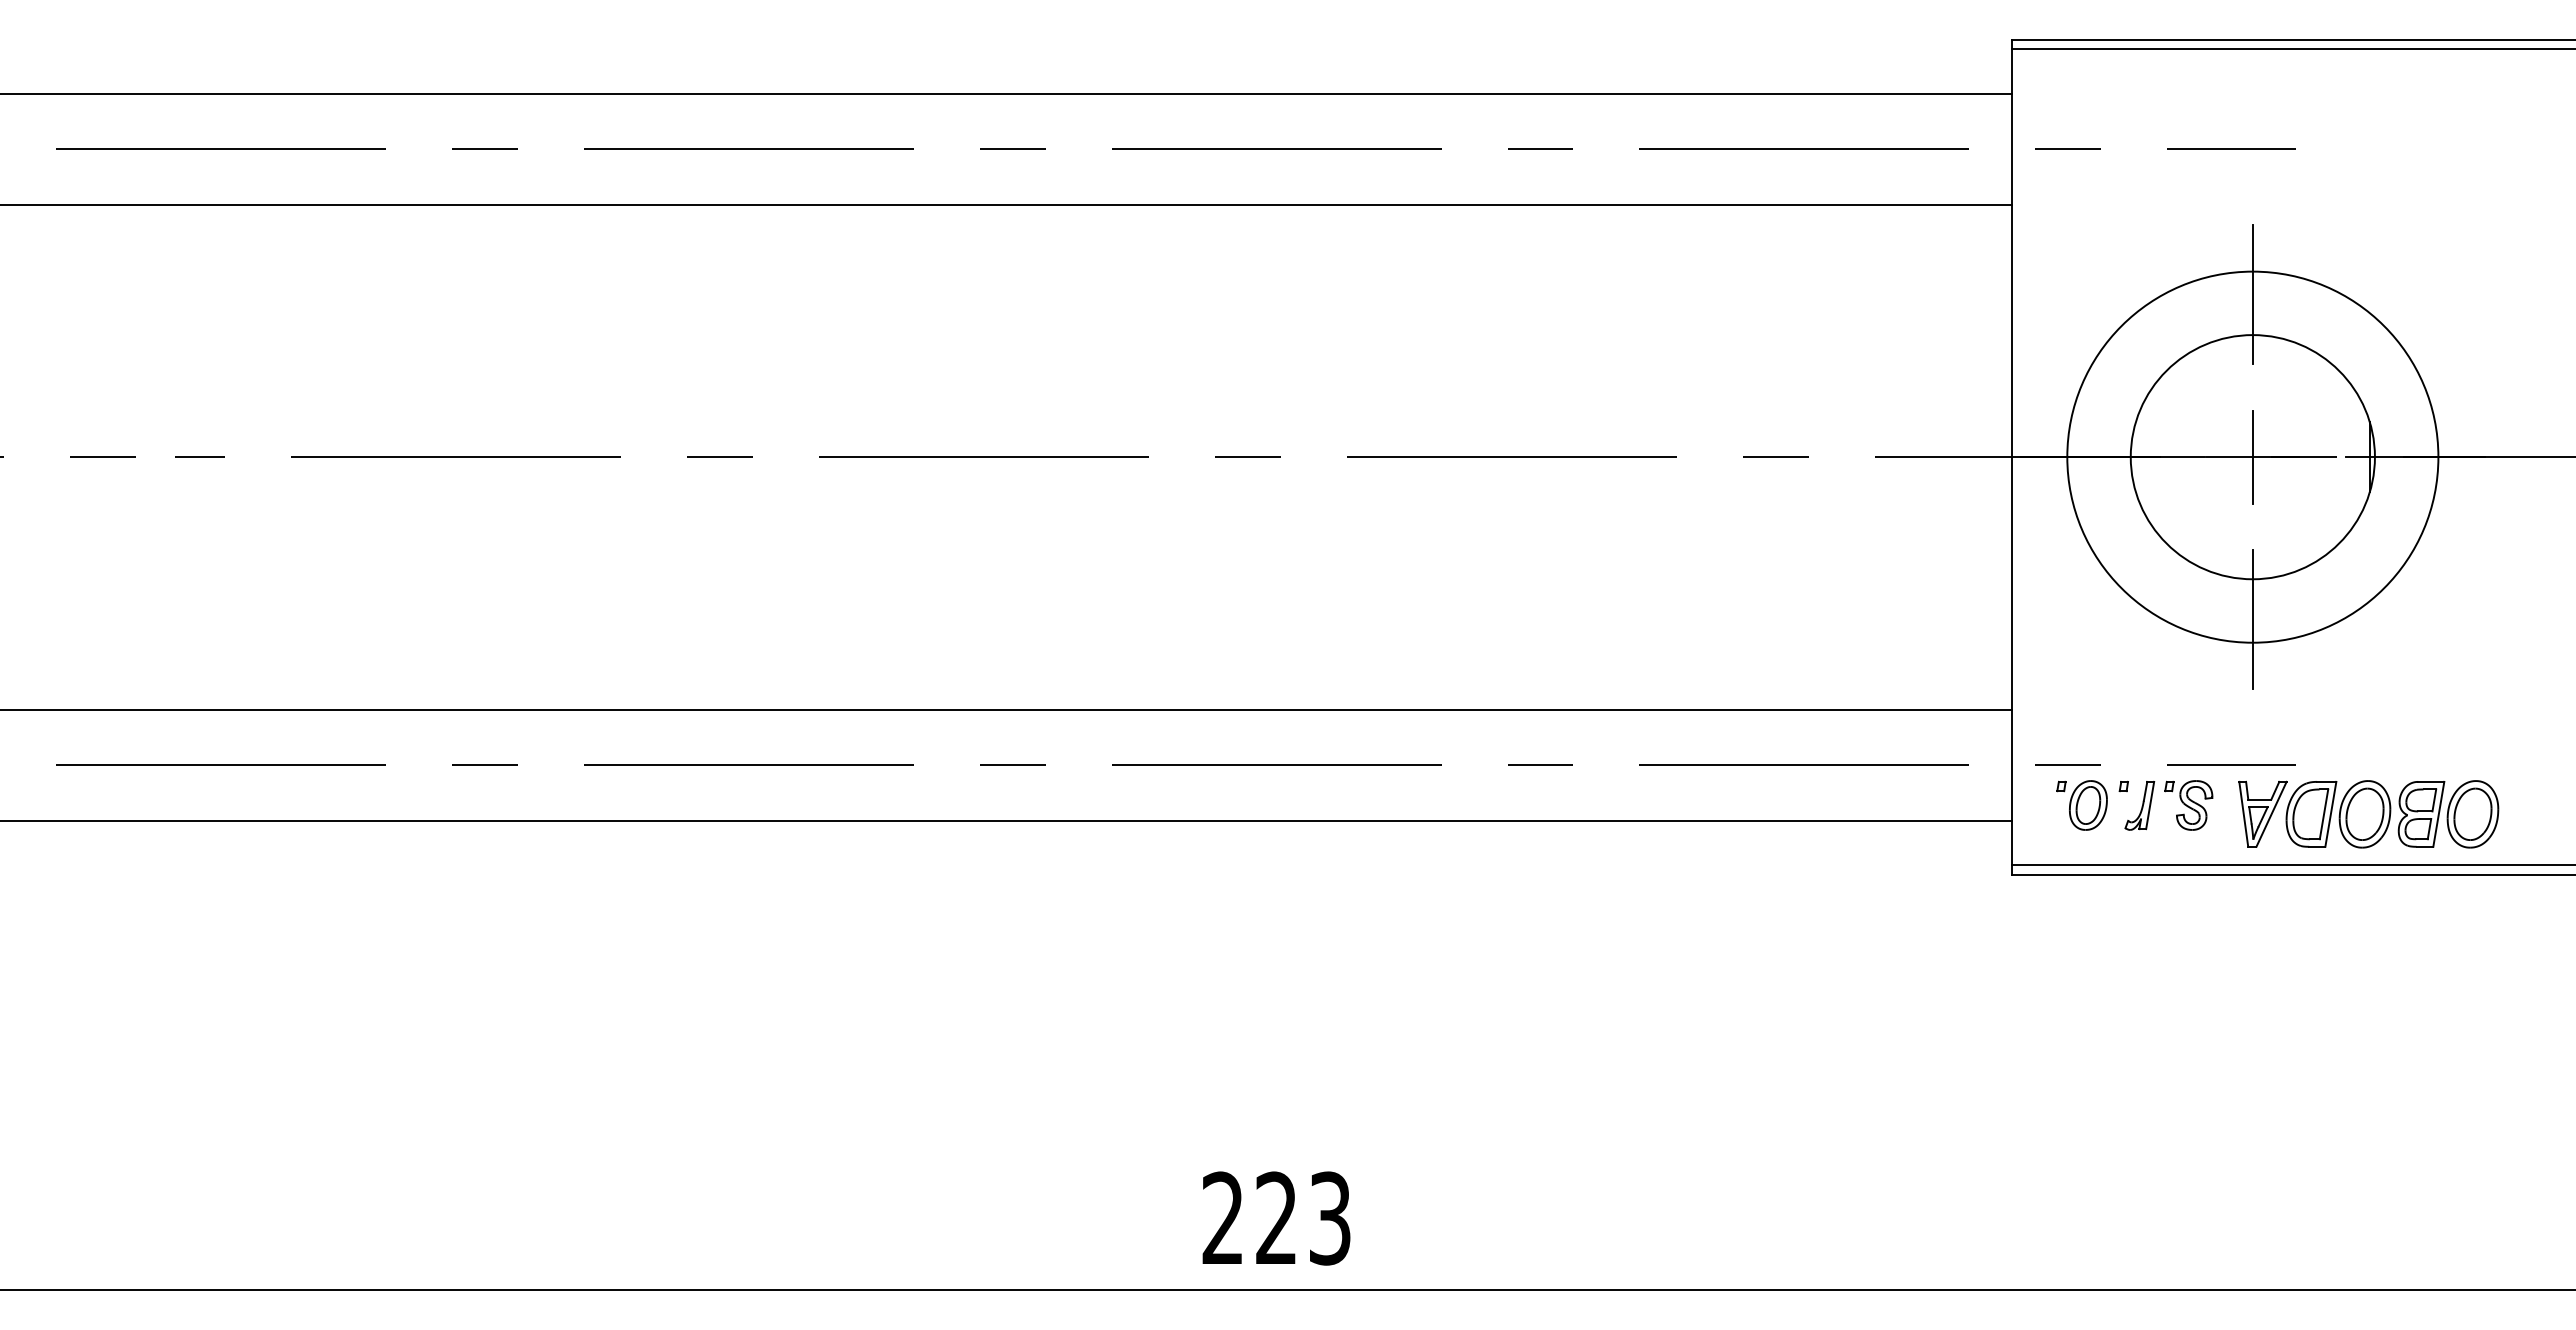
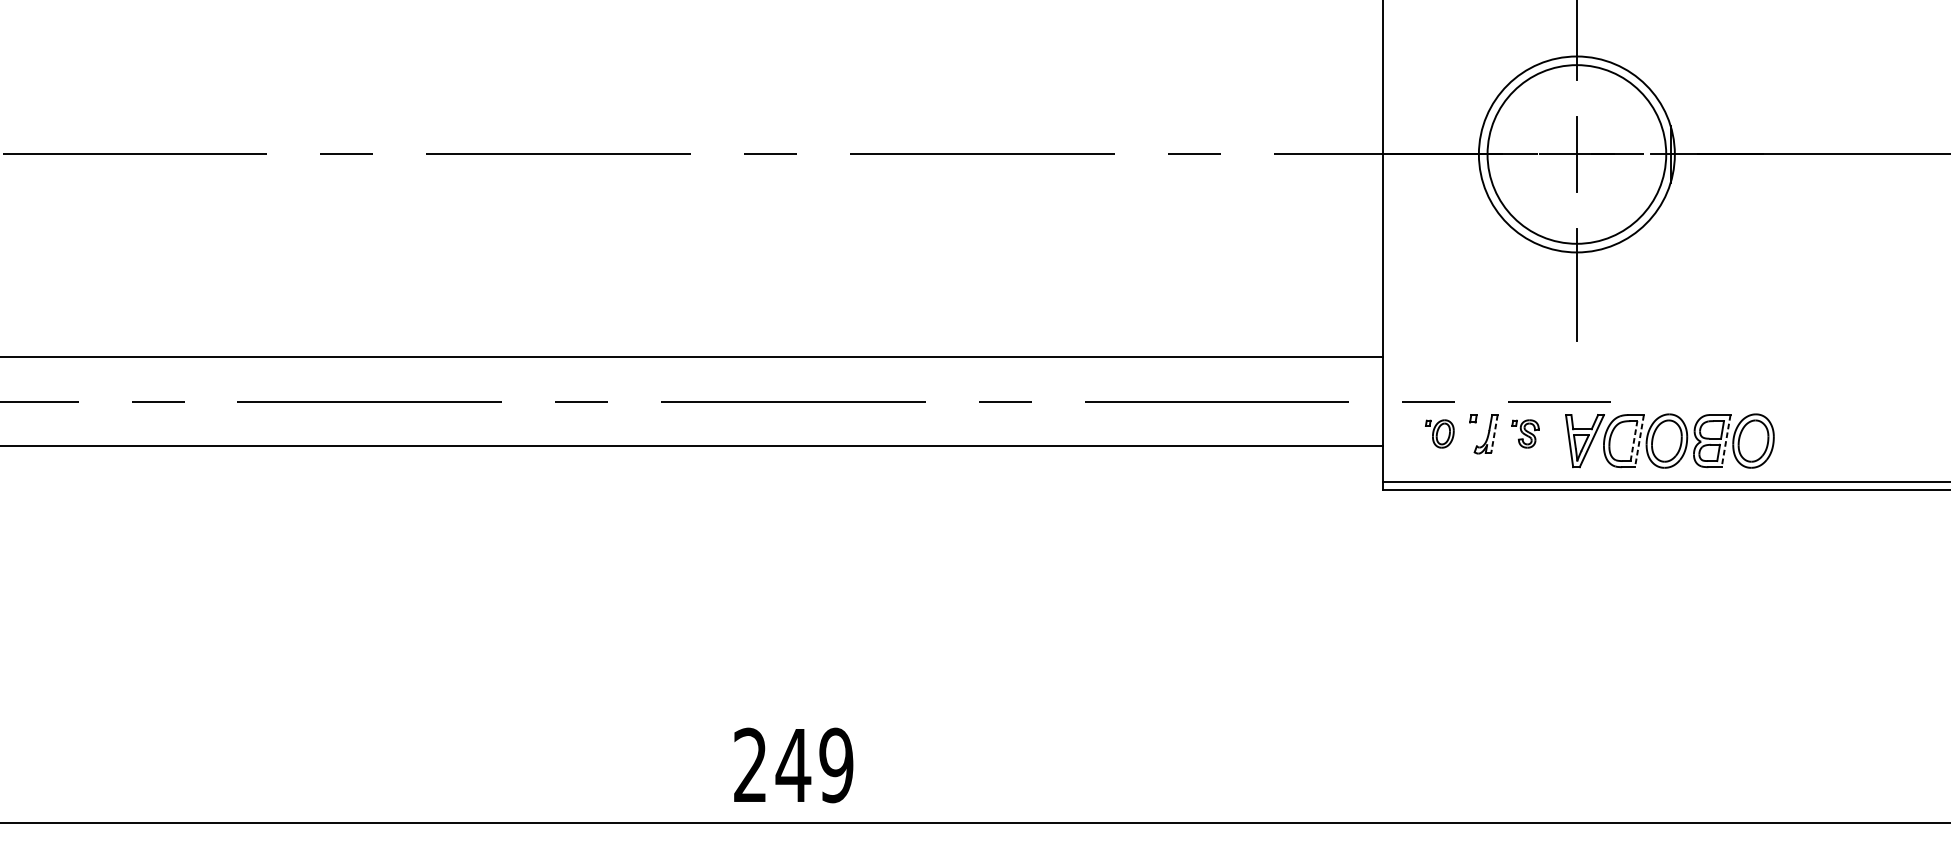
circle: (2252, 456) -> (1576, 153), size x0.6
part: (2081, 805) -> (1439, 434), size x0.7
line: (2150, 805) -> (1494, 434), solid -> dashed
part: (2188, 805) -> (1525, 434), size x0.7
line: (2324, 813) -> (1634, 440), solid -> dashed
line: (2330, 814) -> (1639, 441), solid -> dashed
line: (2438, 814) -> (1725, 441), solid -> dashed
text: (1302, 1218) -> (814, 765), 223 -> 249

